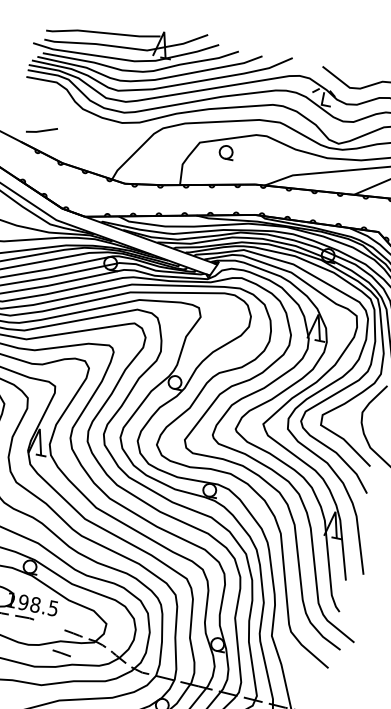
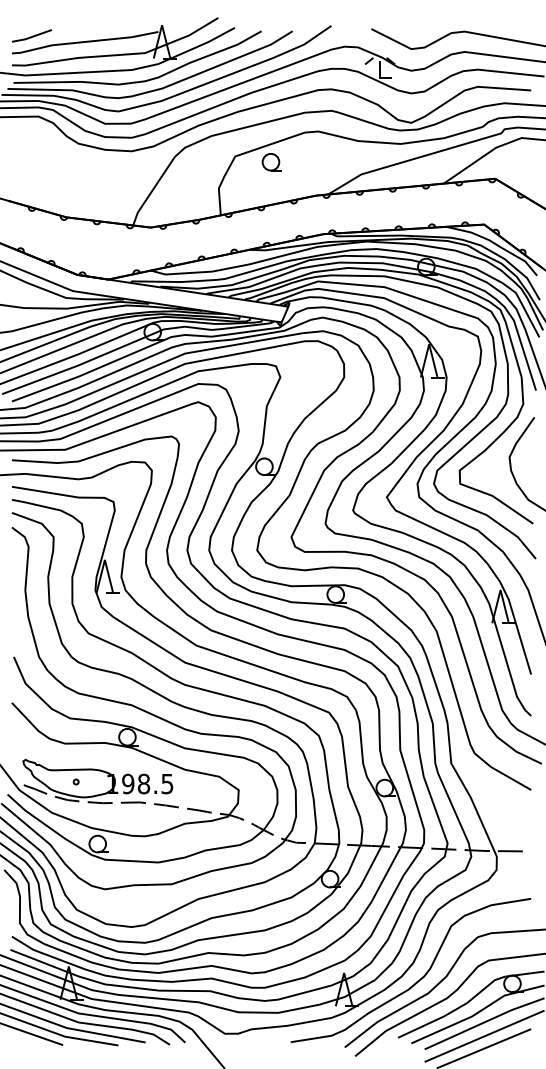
line: (42, 130) -> (32, 35), moved
line: (61, 653) -> (166, 805), moved

